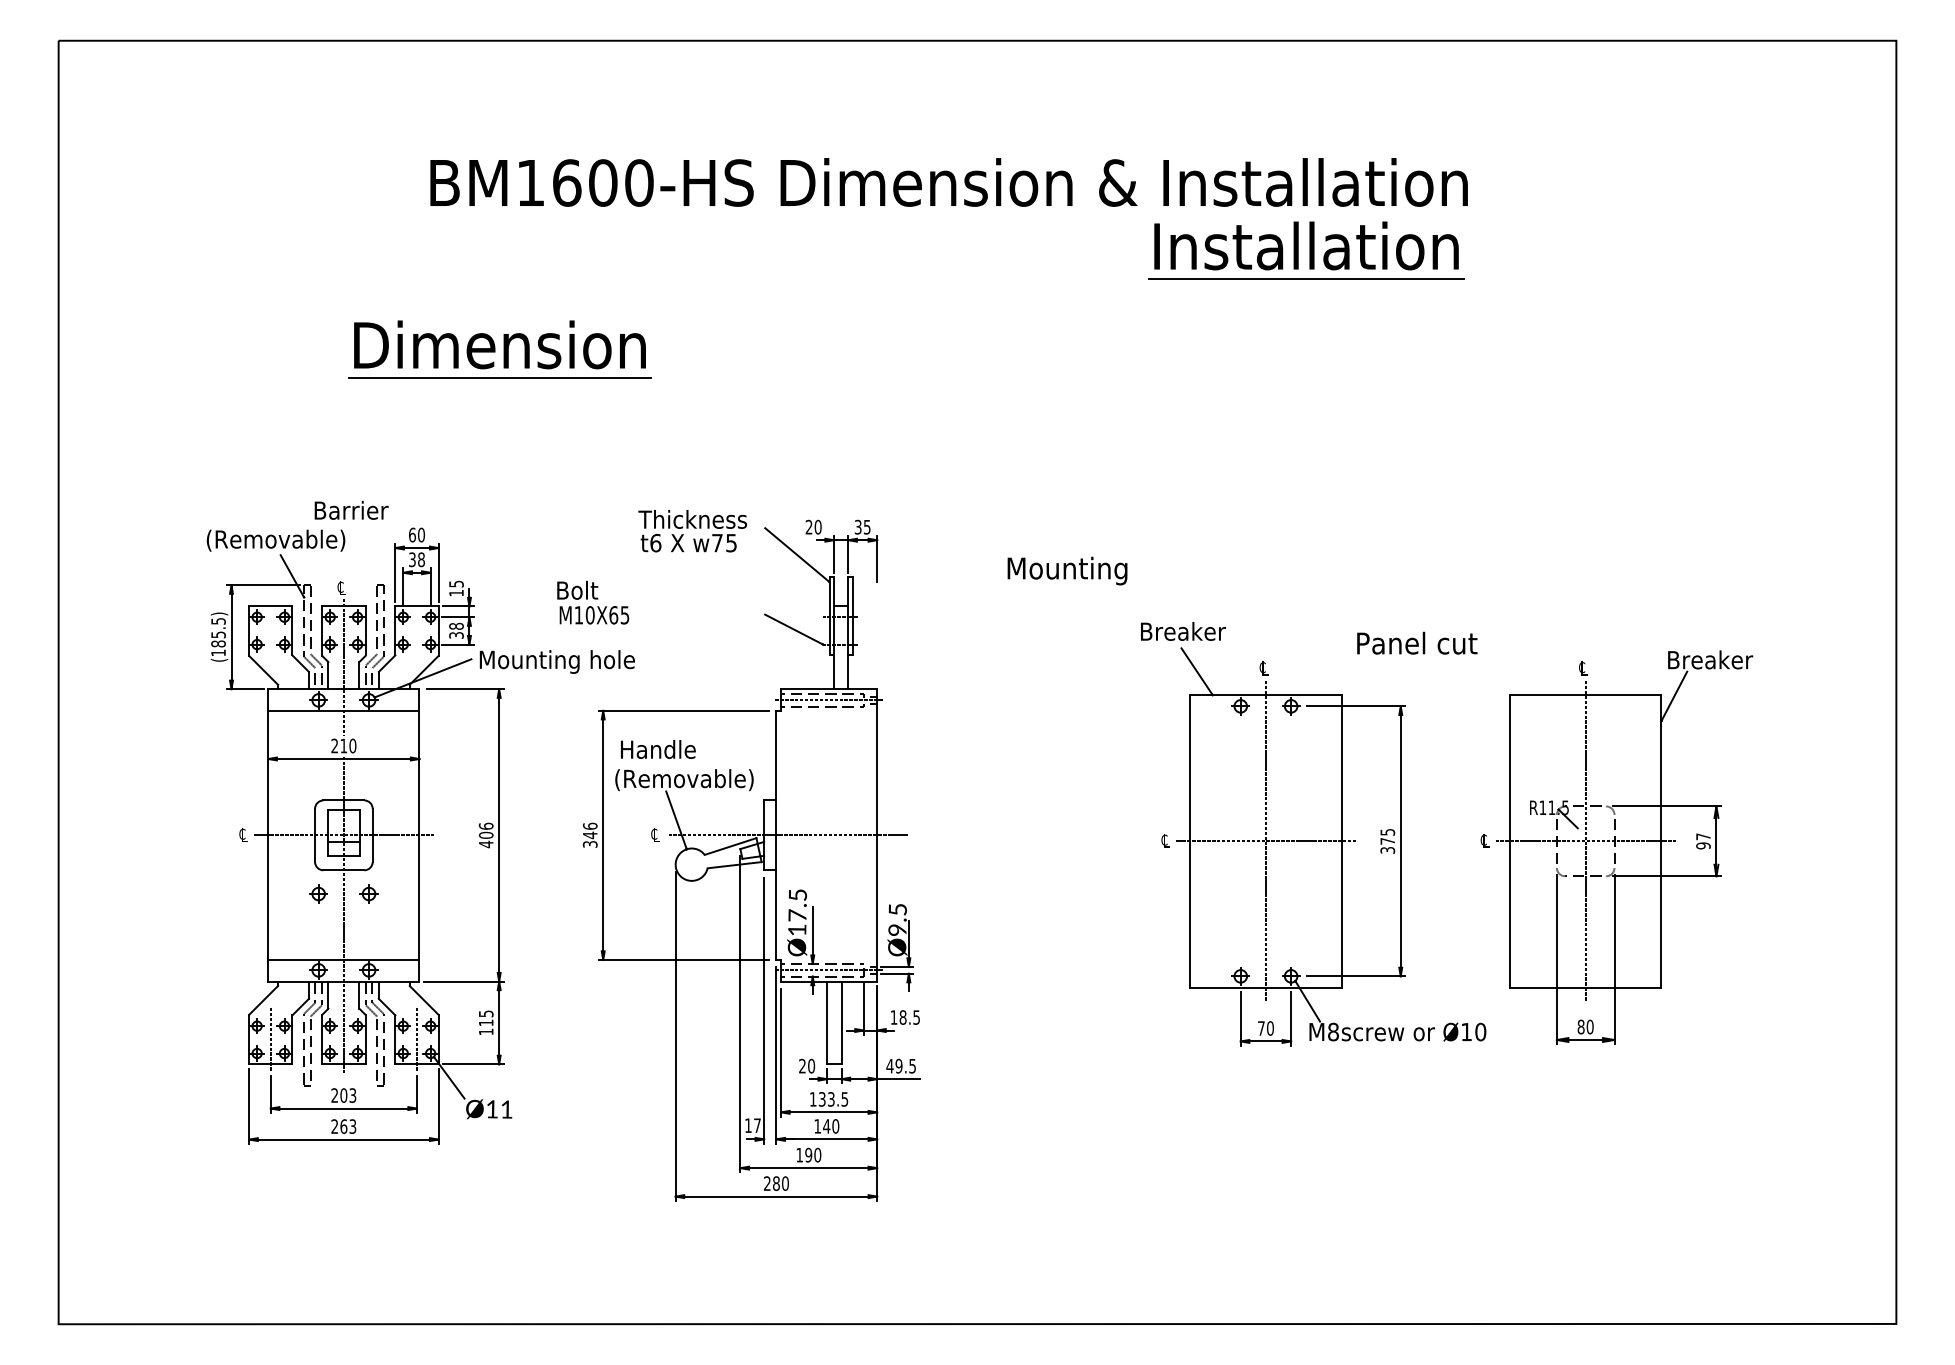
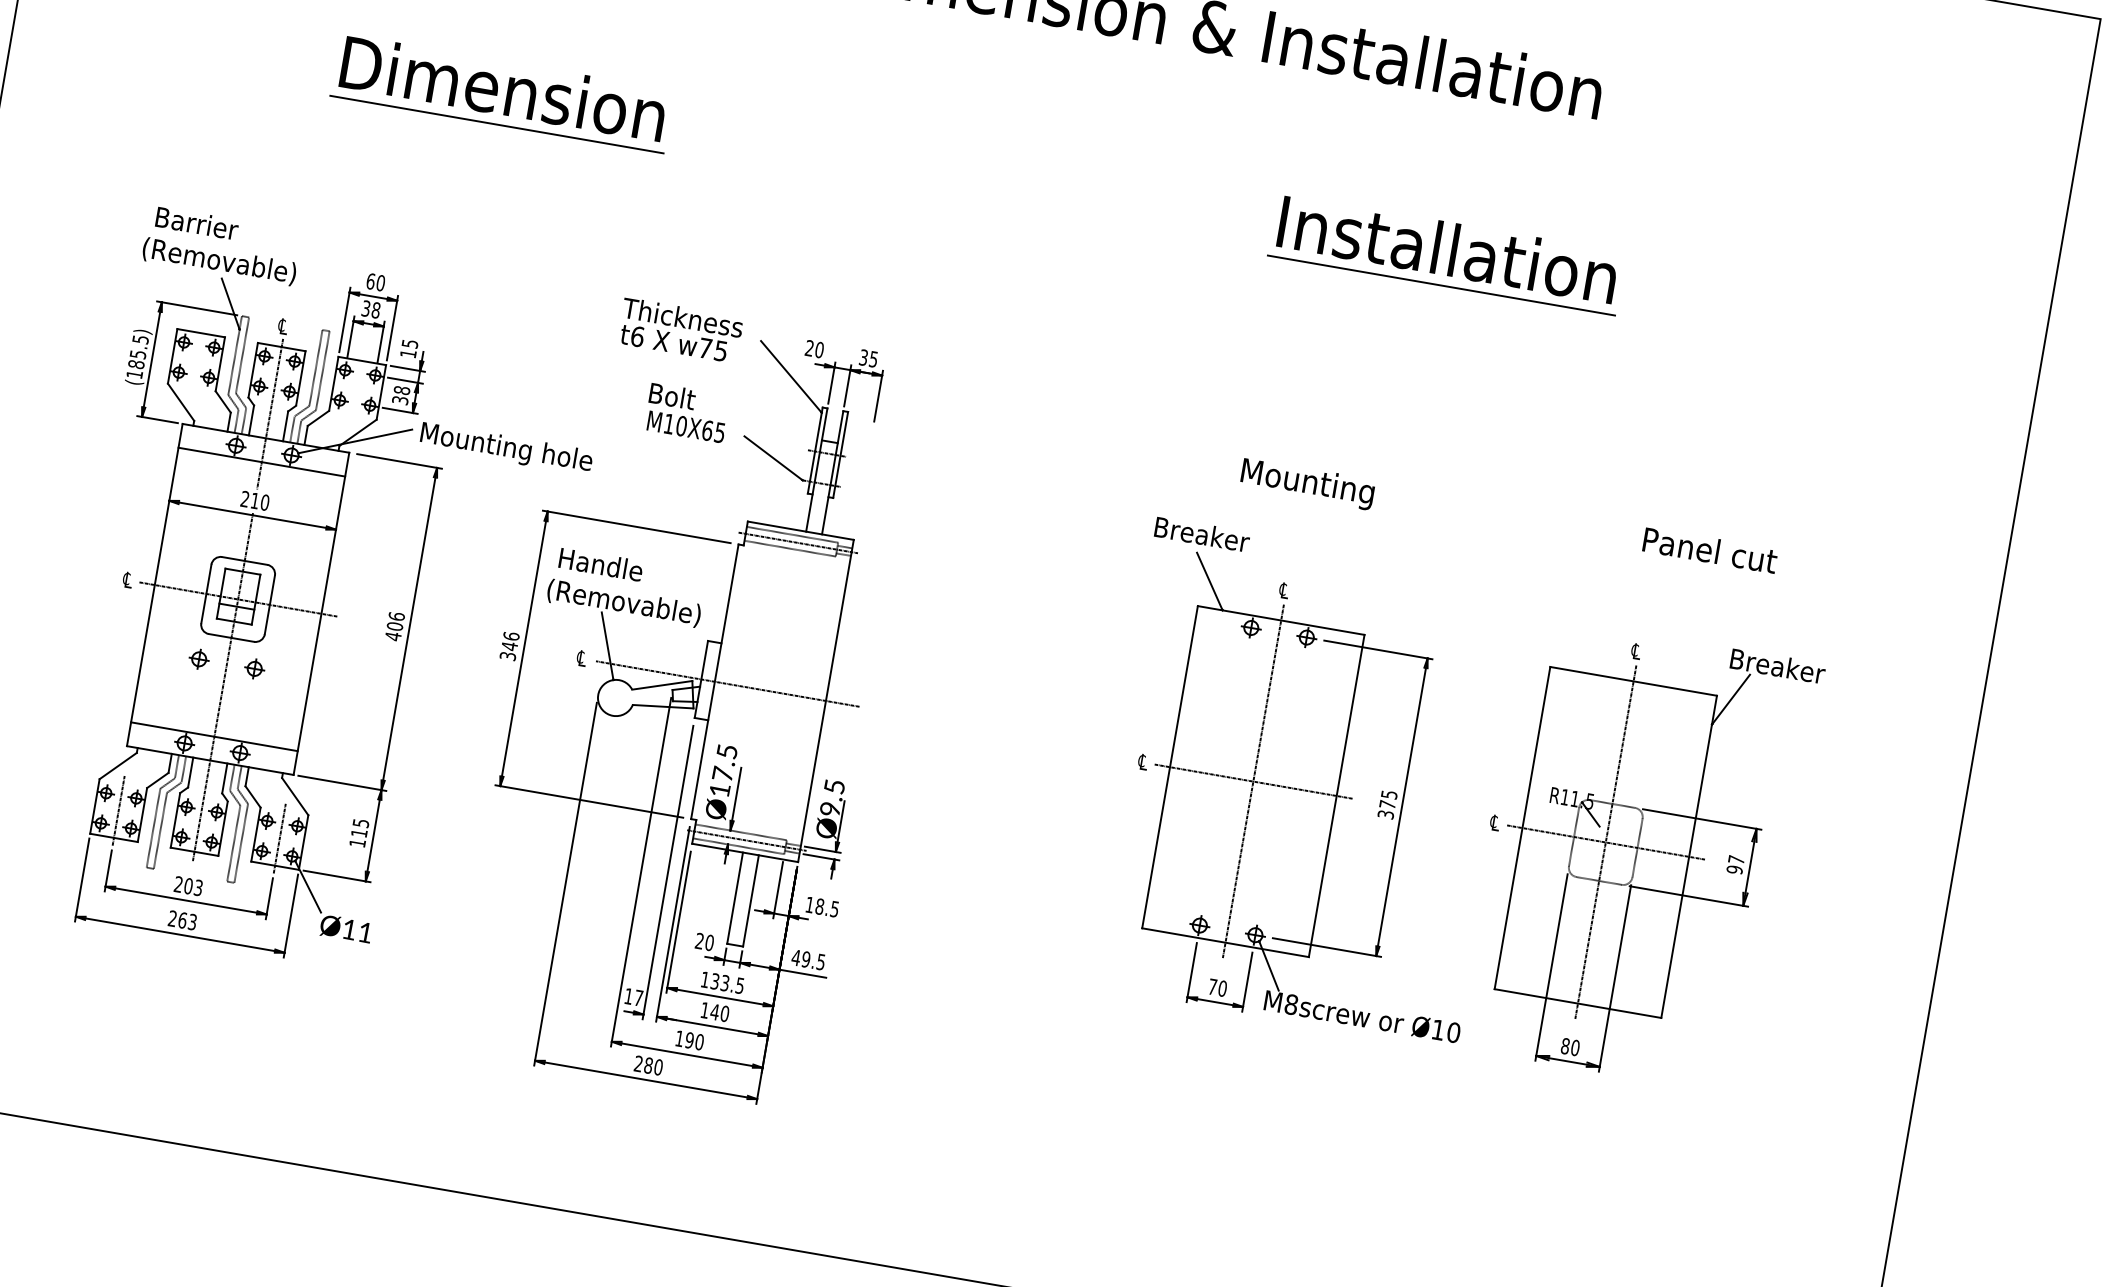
part: (1306, 250) -> (1447, 254), moved
text: (351, 509) -> (197, 222), moved
text: (1067, 570) -> (1307, 483), moved
text: (593, 602) -> (687, 412), moved
text: (1417, 642) -> (1710, 549), moved

